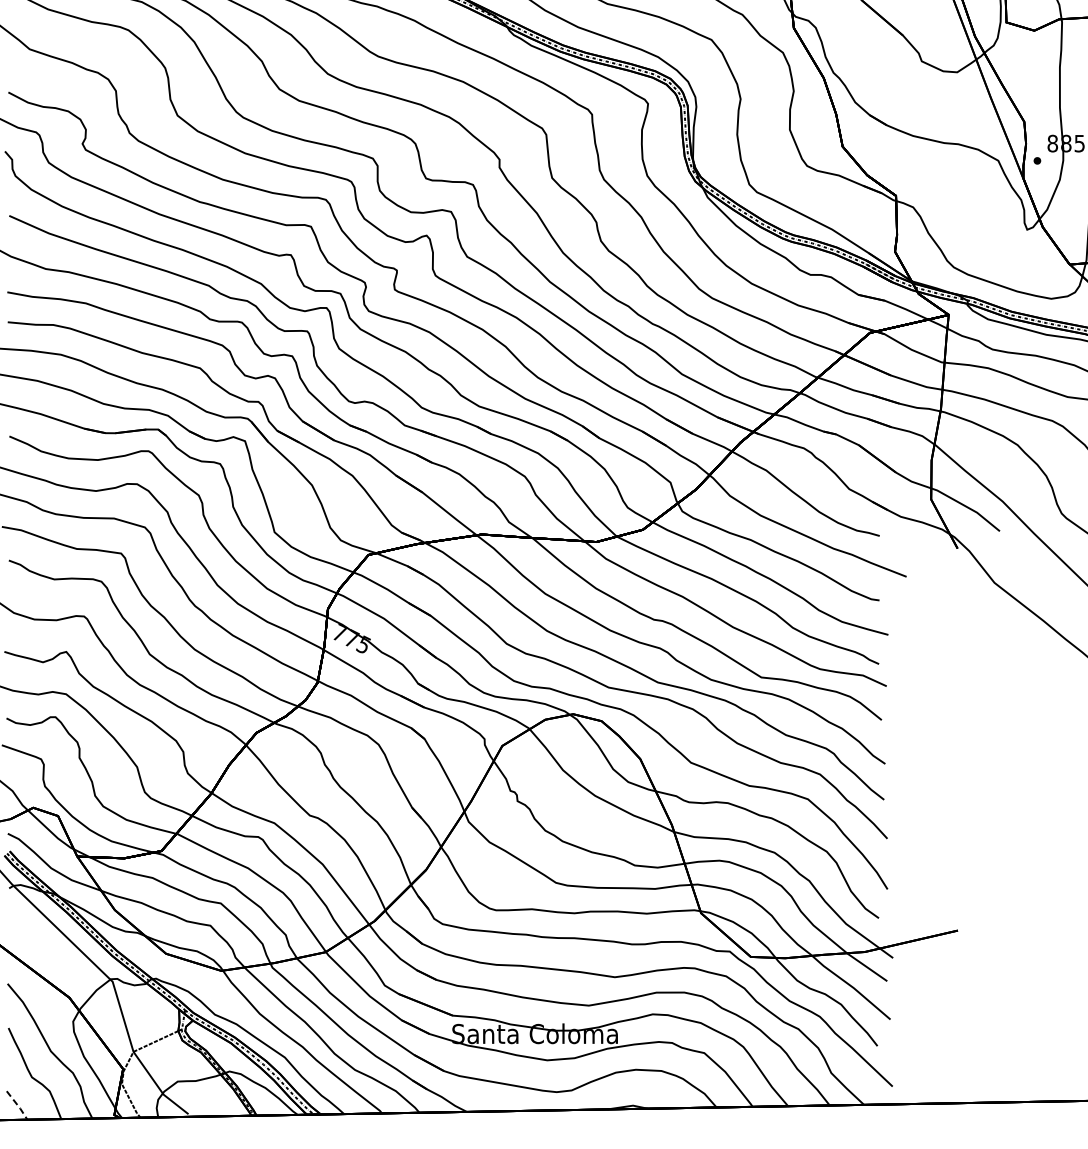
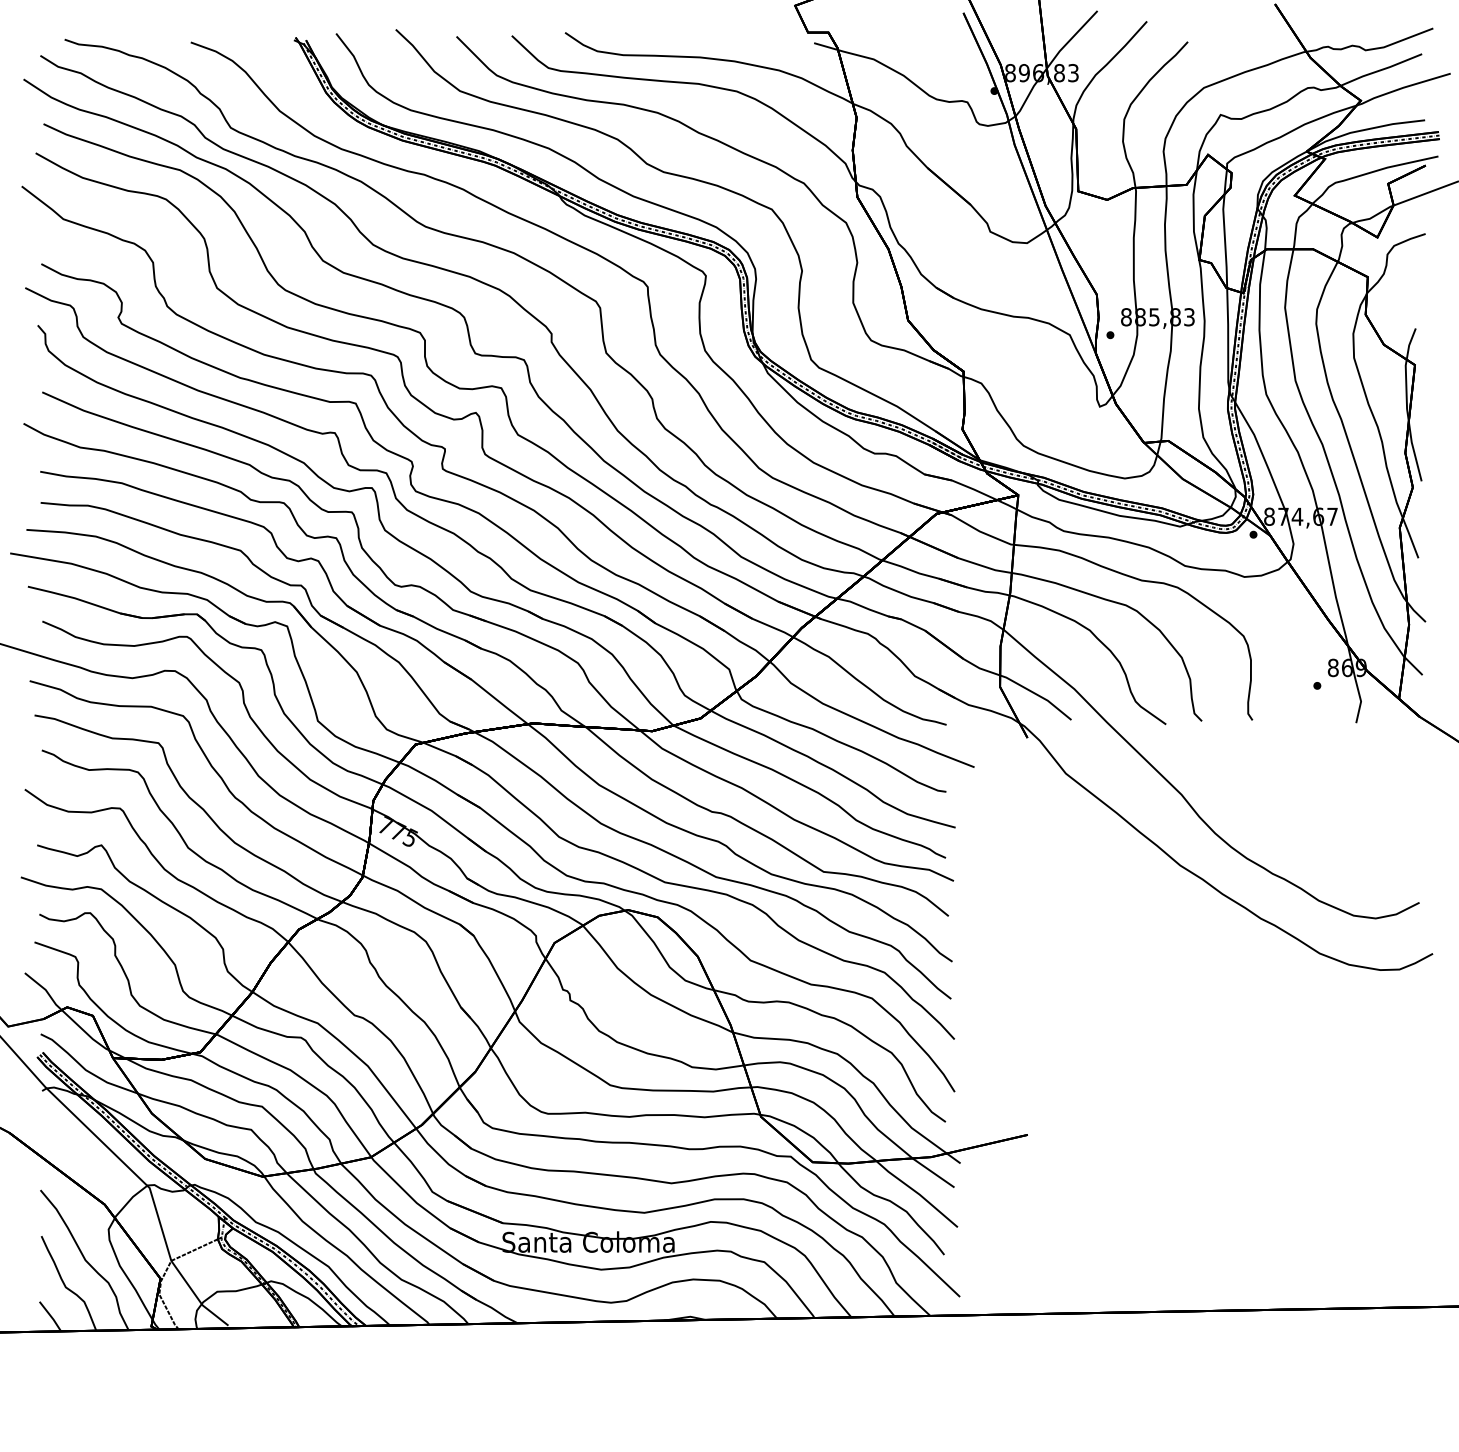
line: (18, 1105) -> (51, 1316), dashed -> solid

